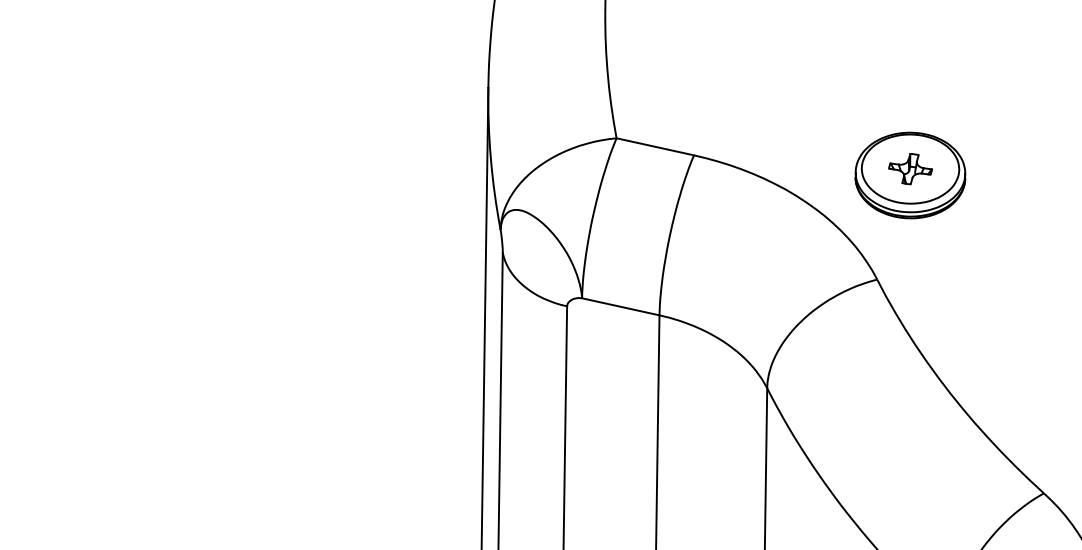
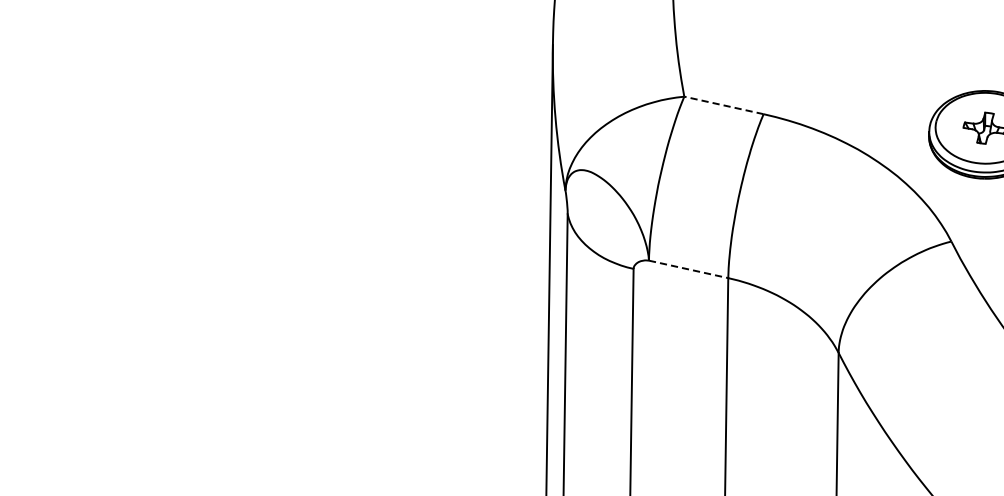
line: (655, 146) -> (724, 105), solid -> dashed
line: (620, 306) -> (688, 269), solid -> dashed

